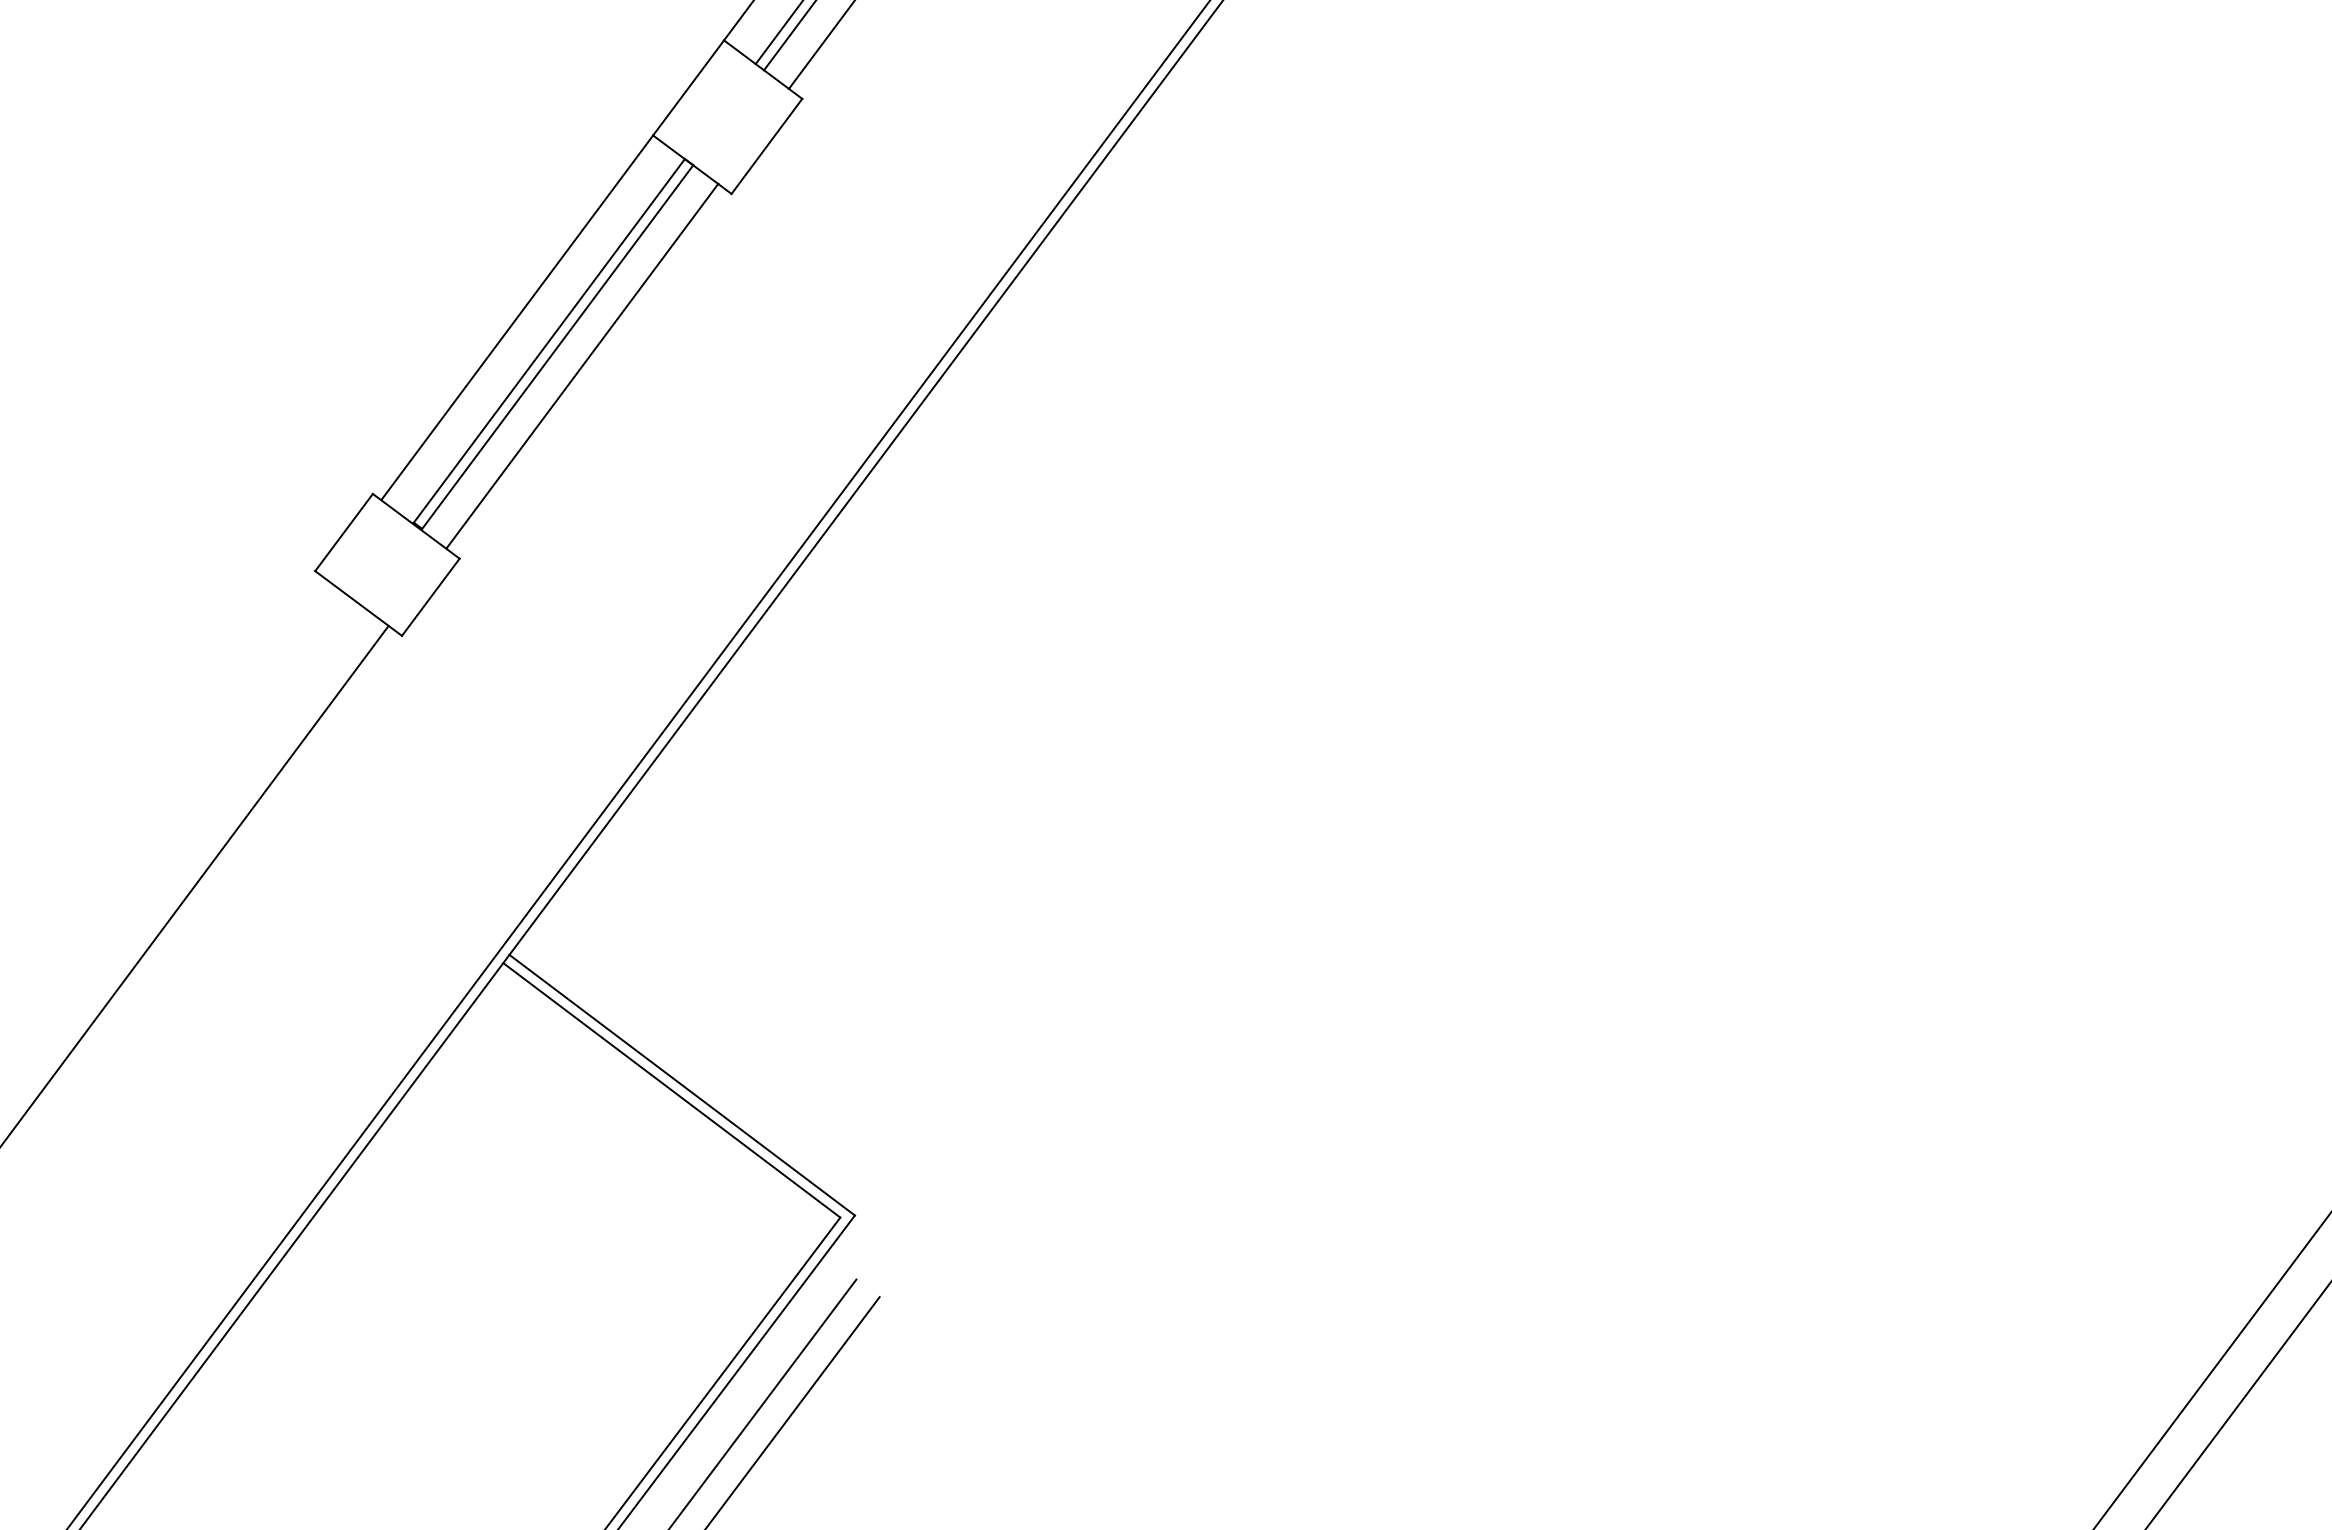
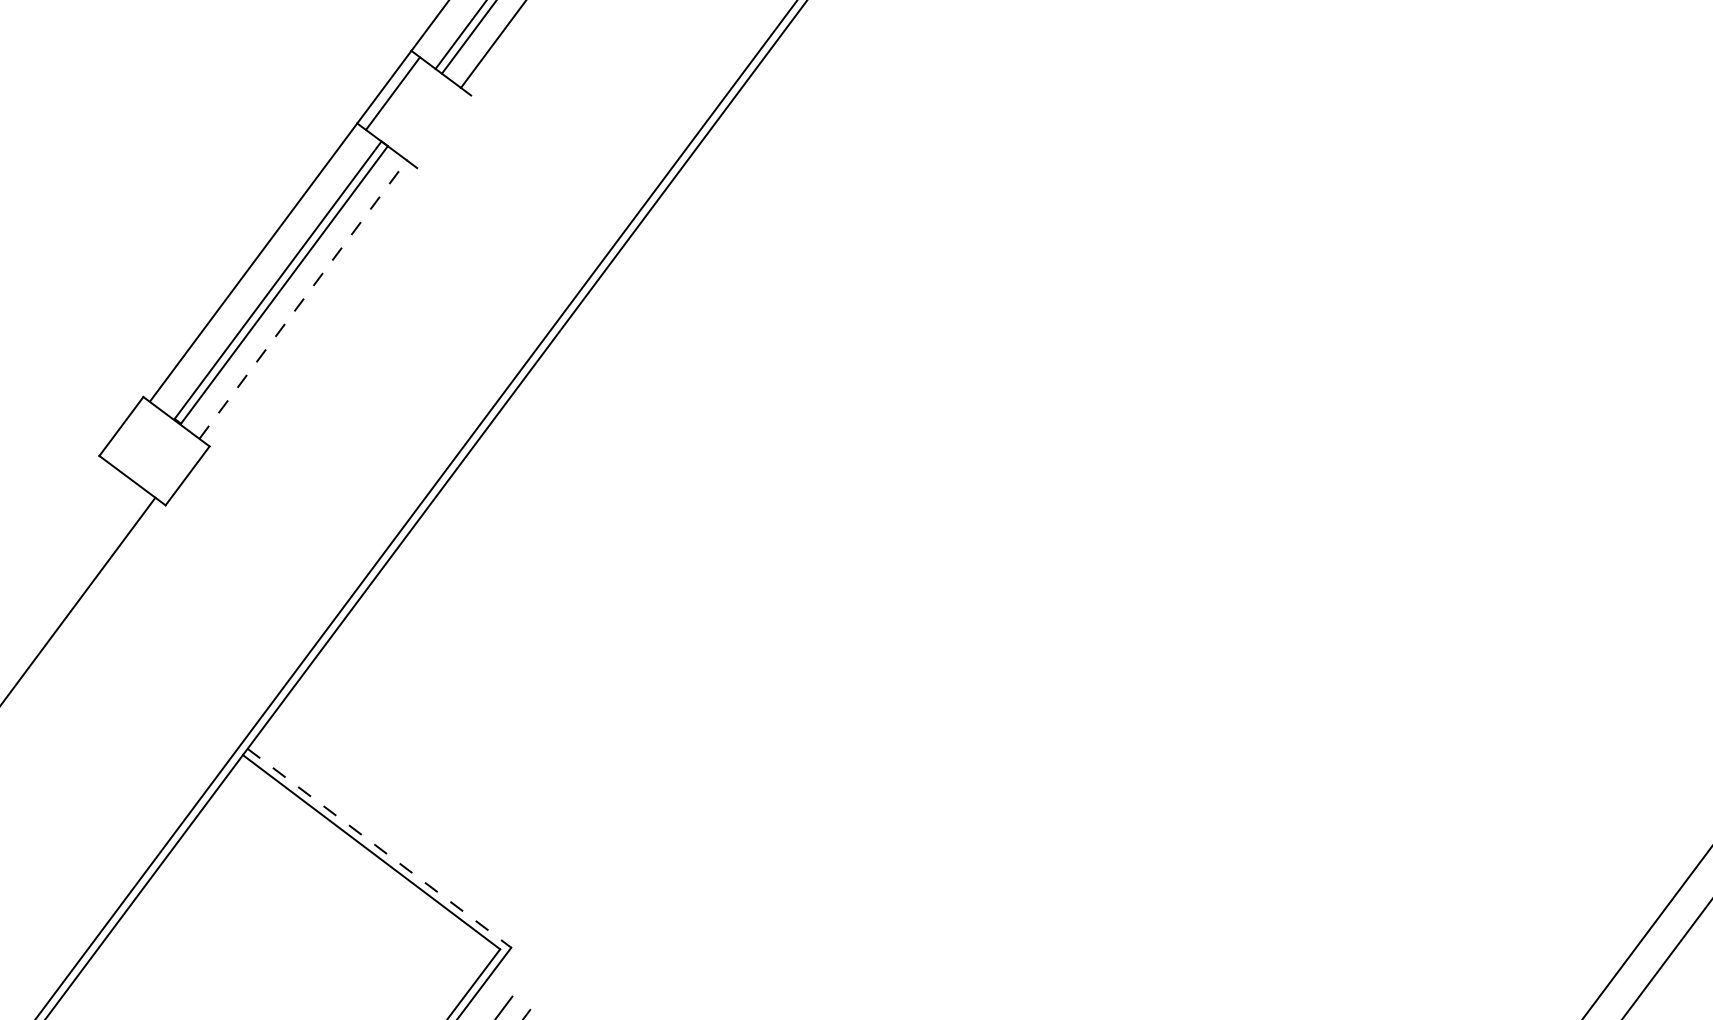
line: (766, 145) -> (392, 92), moved
line: (582, 365) -> (303, 299), solid -> dashed
line: (682, 1085) -> (379, 848), solid -> dashed

